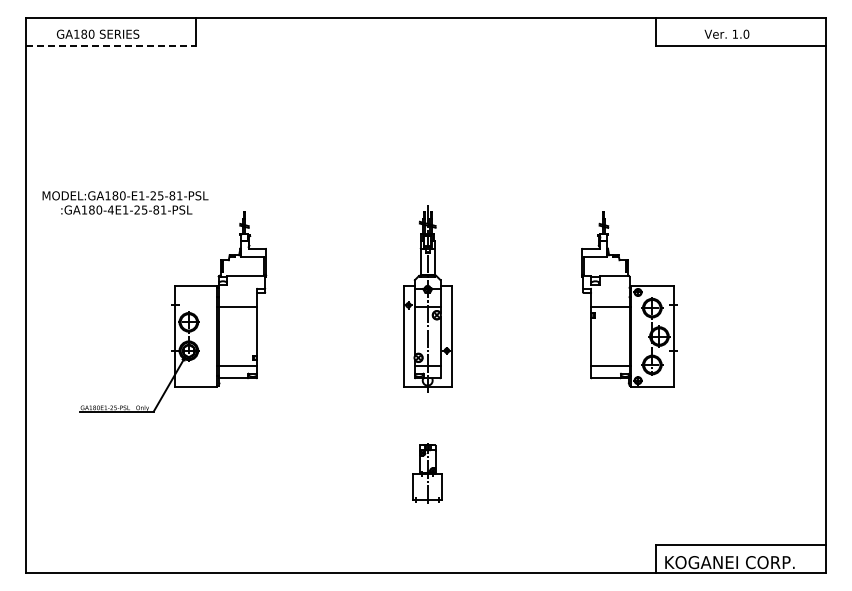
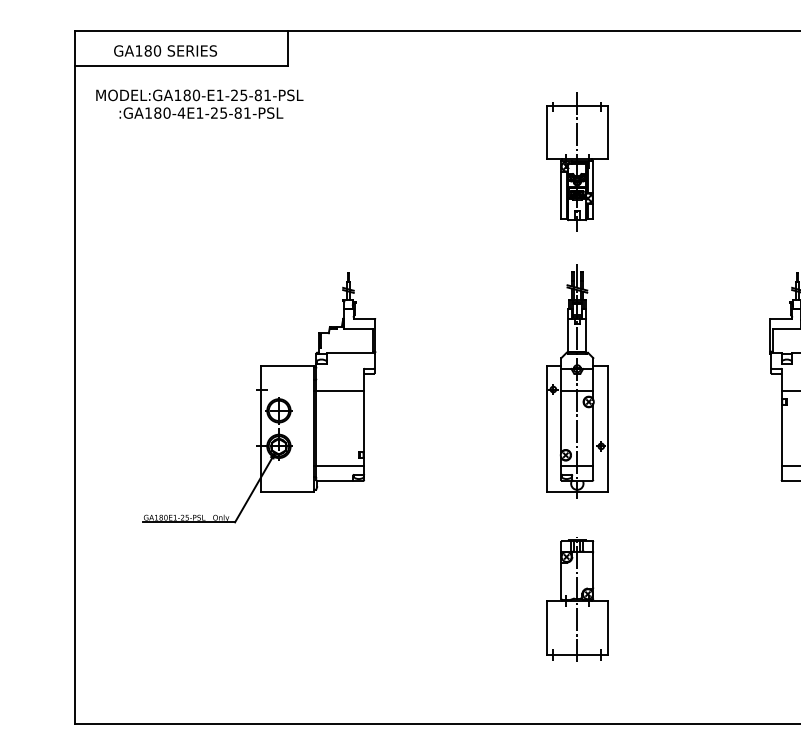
line: (111, 46) -> (182, 66), dashed -> solid
part: (427, 122) -> (577, 161), added
text: (125, 202) -> (199, 103), moved
part: (427, 473) -> (577, 599), size x1.67

